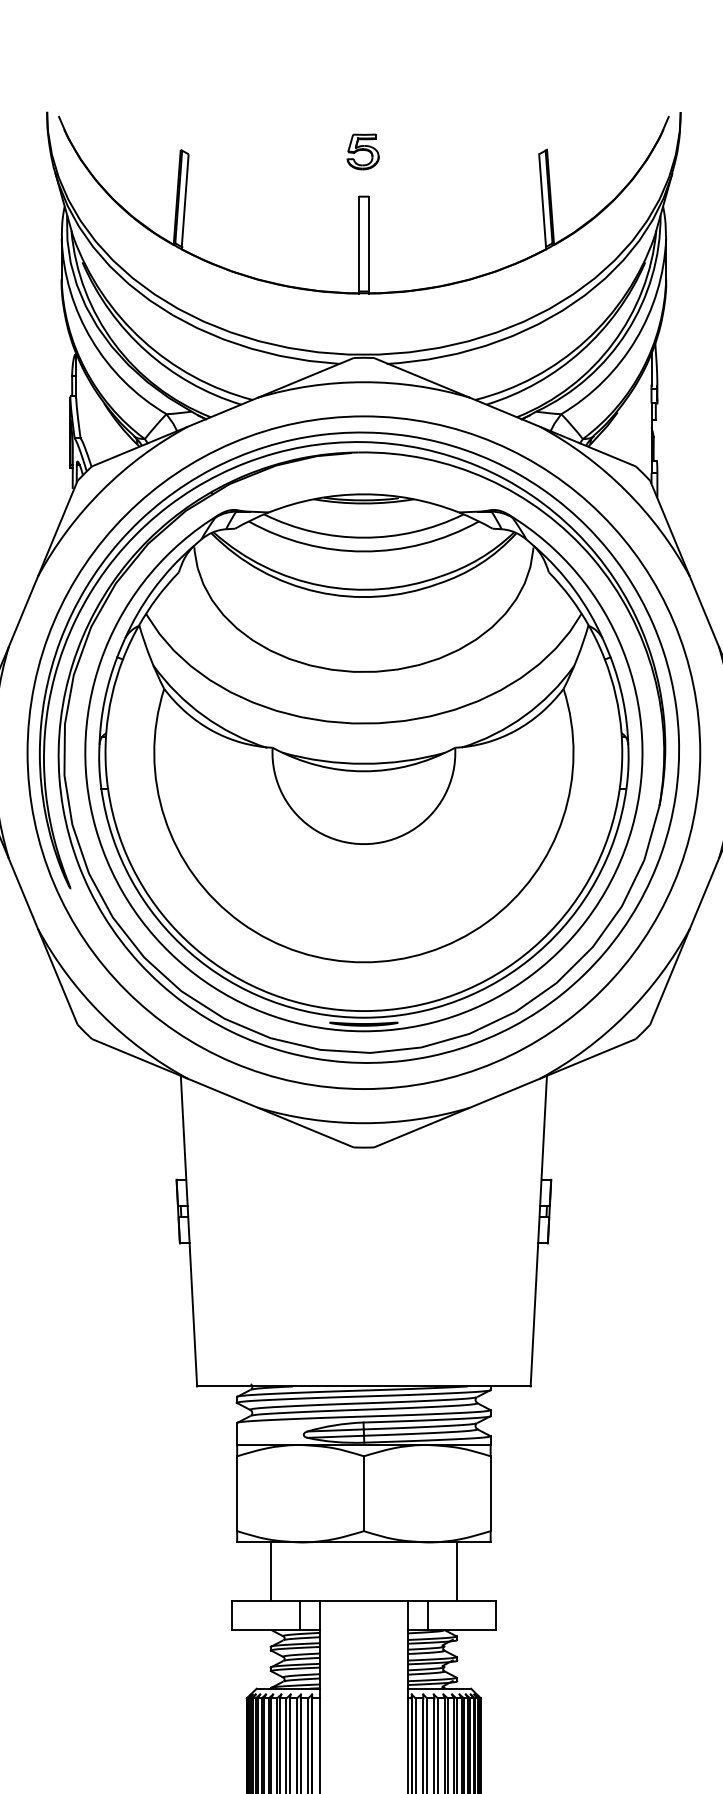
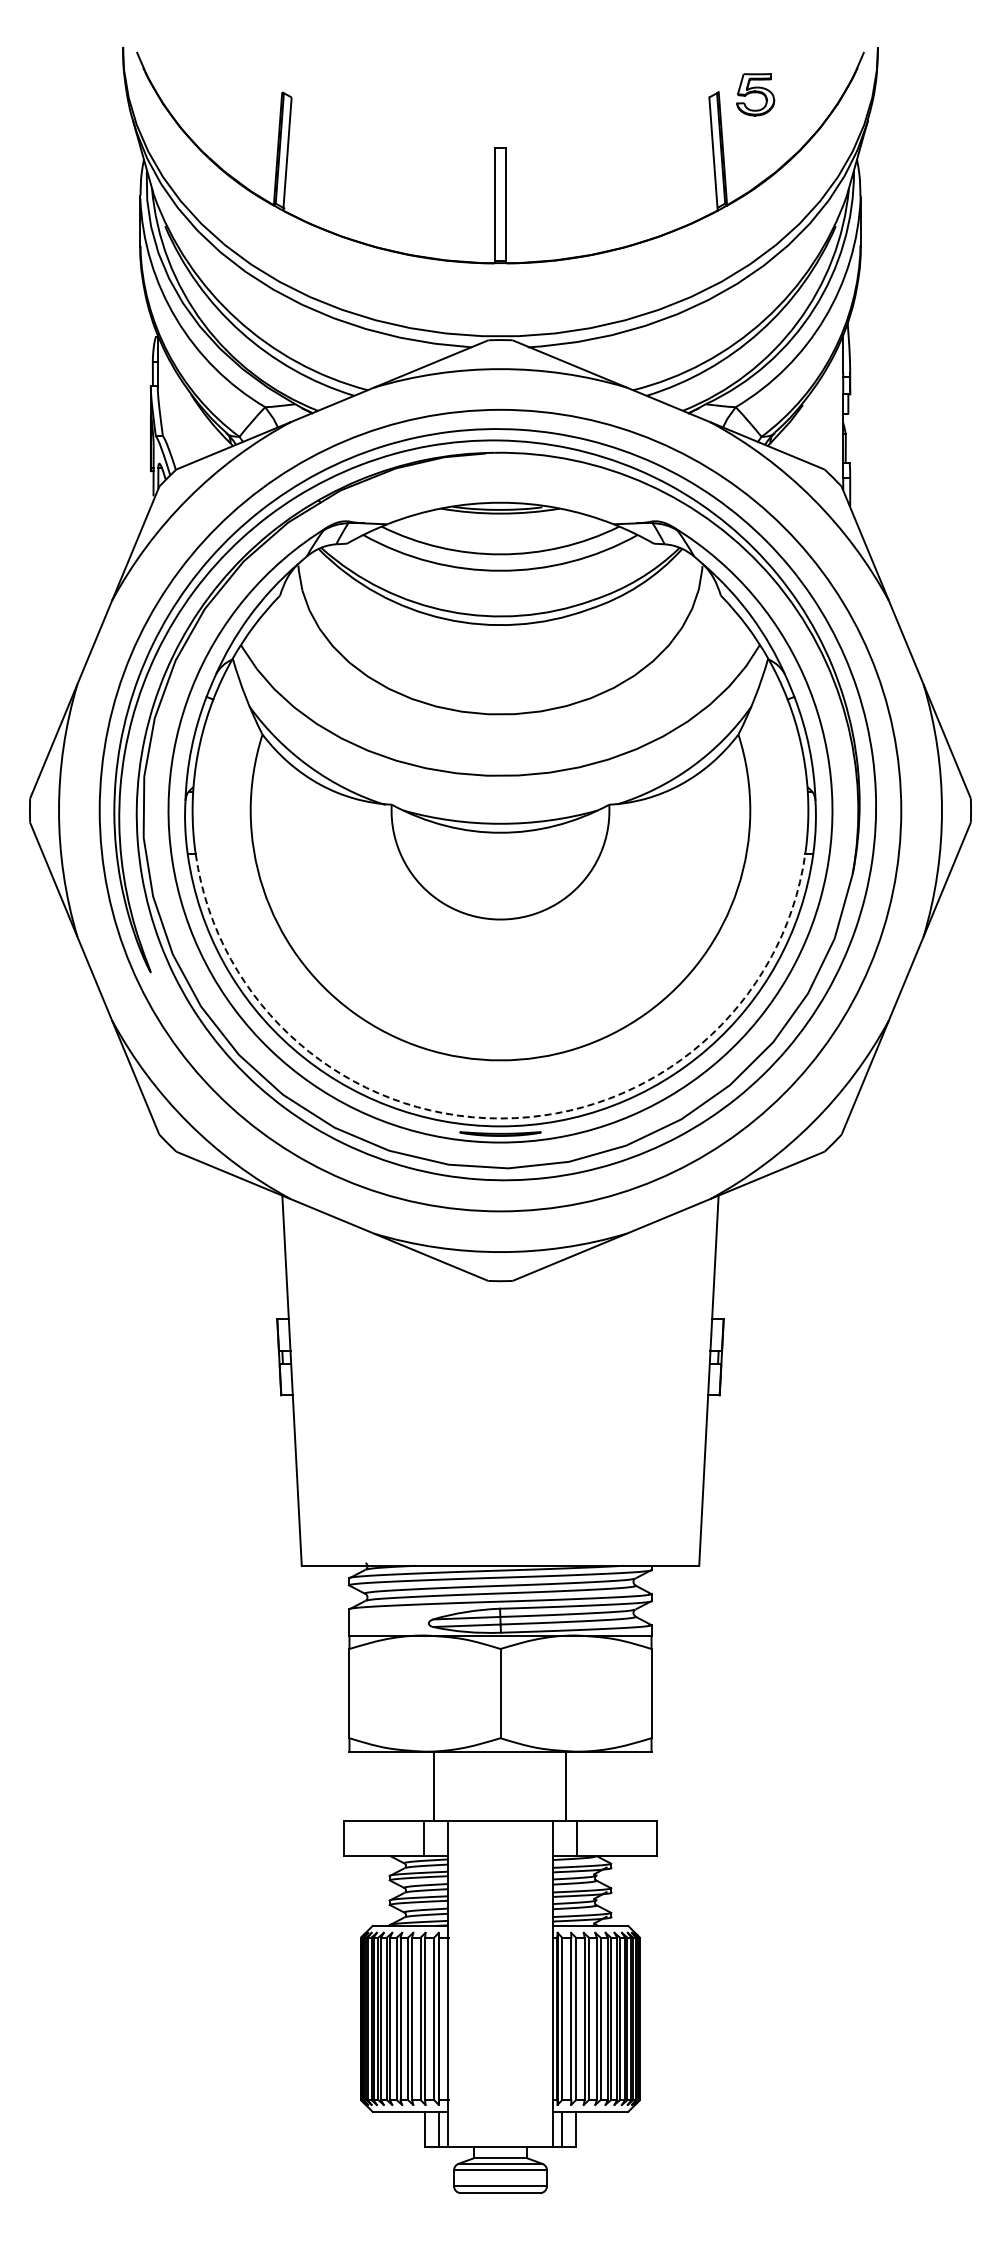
part: (363, 151) -> (755, 94), moved
arc: (363, 1011) -> (500, 1118), solid -> dashed
line: (271, 1571) -> (434, 1786), moved
line: (456, 1571) -> (565, 1786), moved

